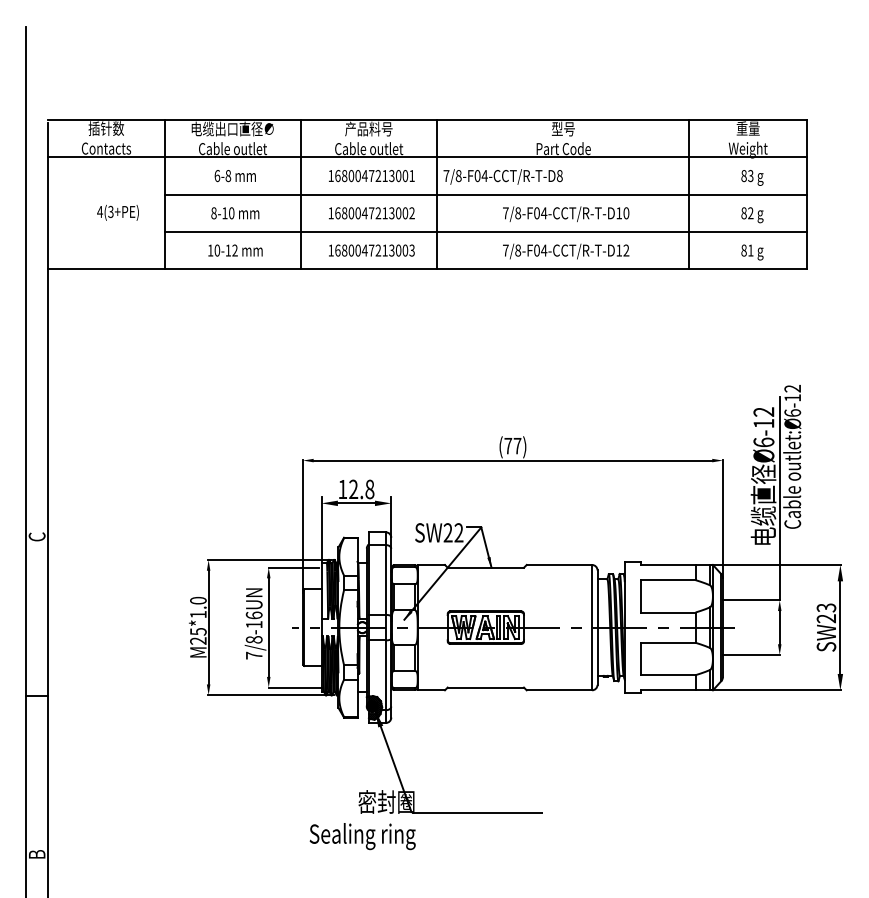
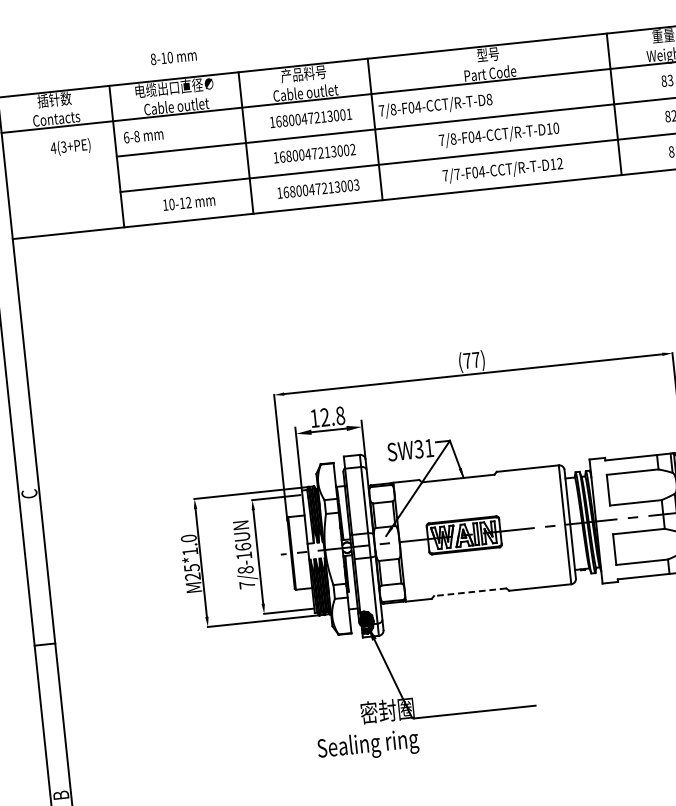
text: (234, 176) -> (142, 136), moved
text: (117, 212) -> (70, 146), moved
text: (235, 213) -> (173, 57), moved
text: (518, 250) -> (457, 174), 7/8-F04-CCT/R-T-D12 -> 7/7-F04-CCT/R-T-D12
text: (453, 532) -> (424, 448), SW22 -> SW31
line: (485, 687) -> (469, 592), solid -> dashed

